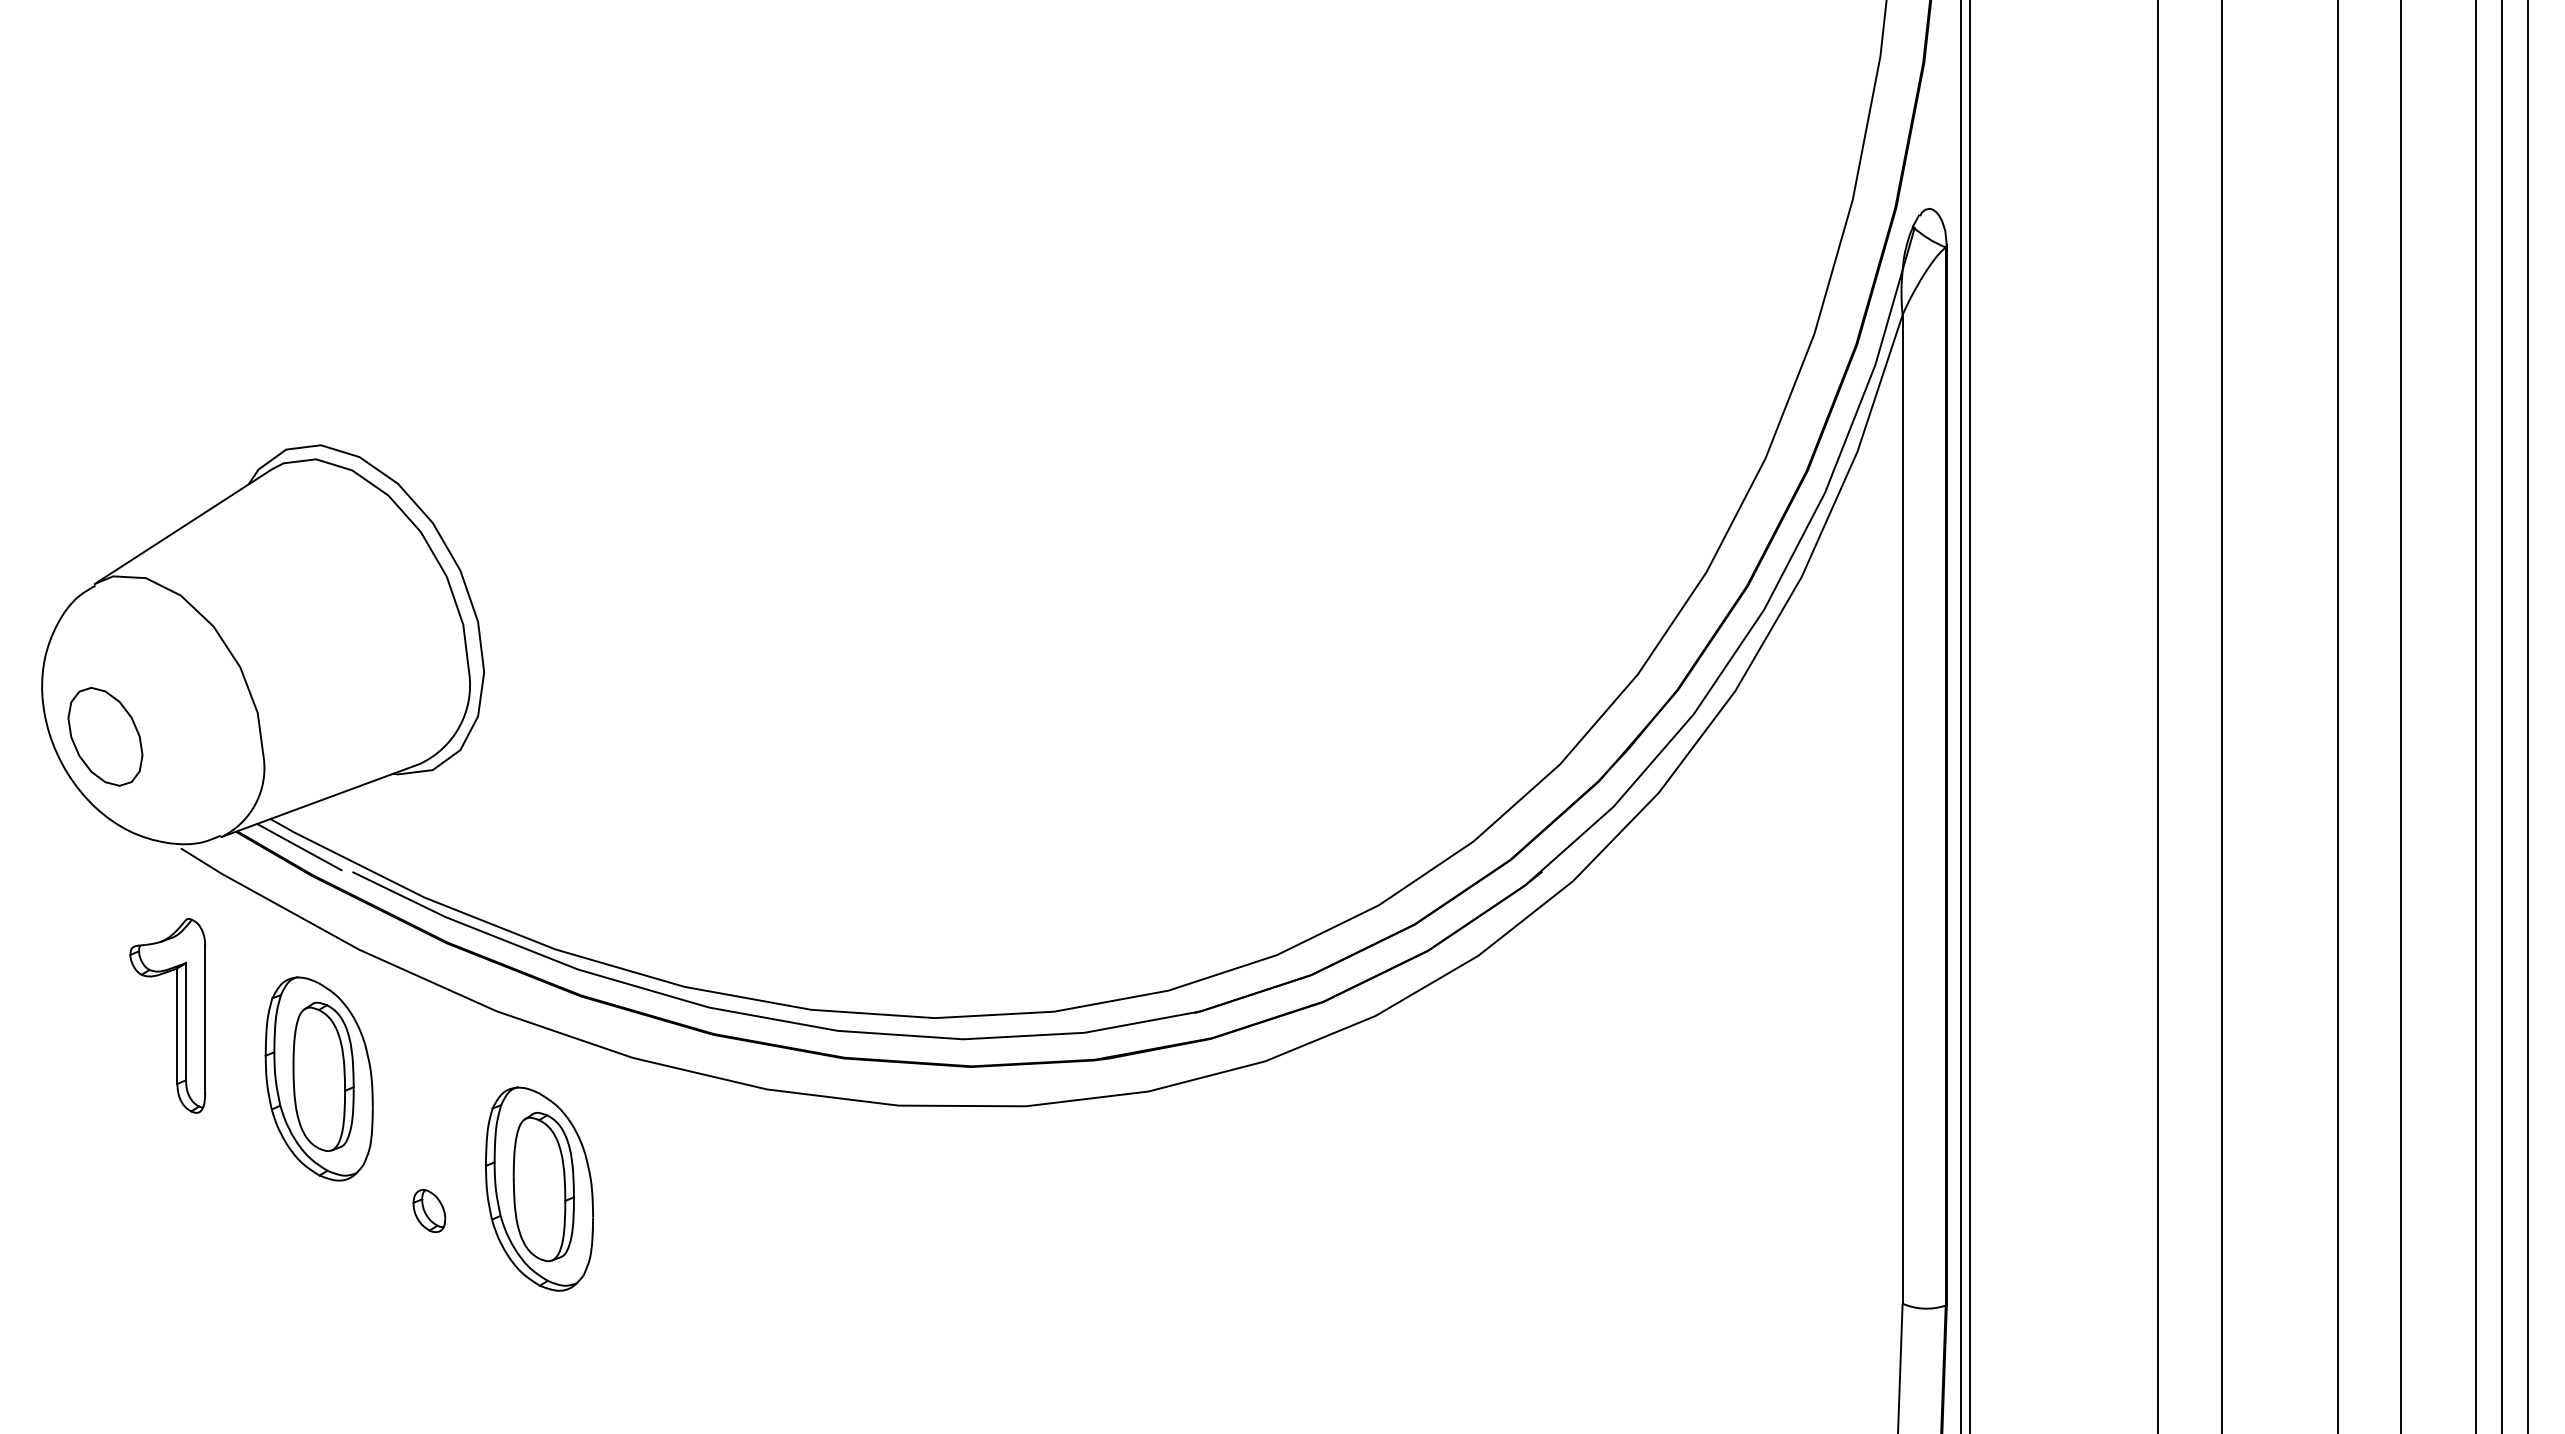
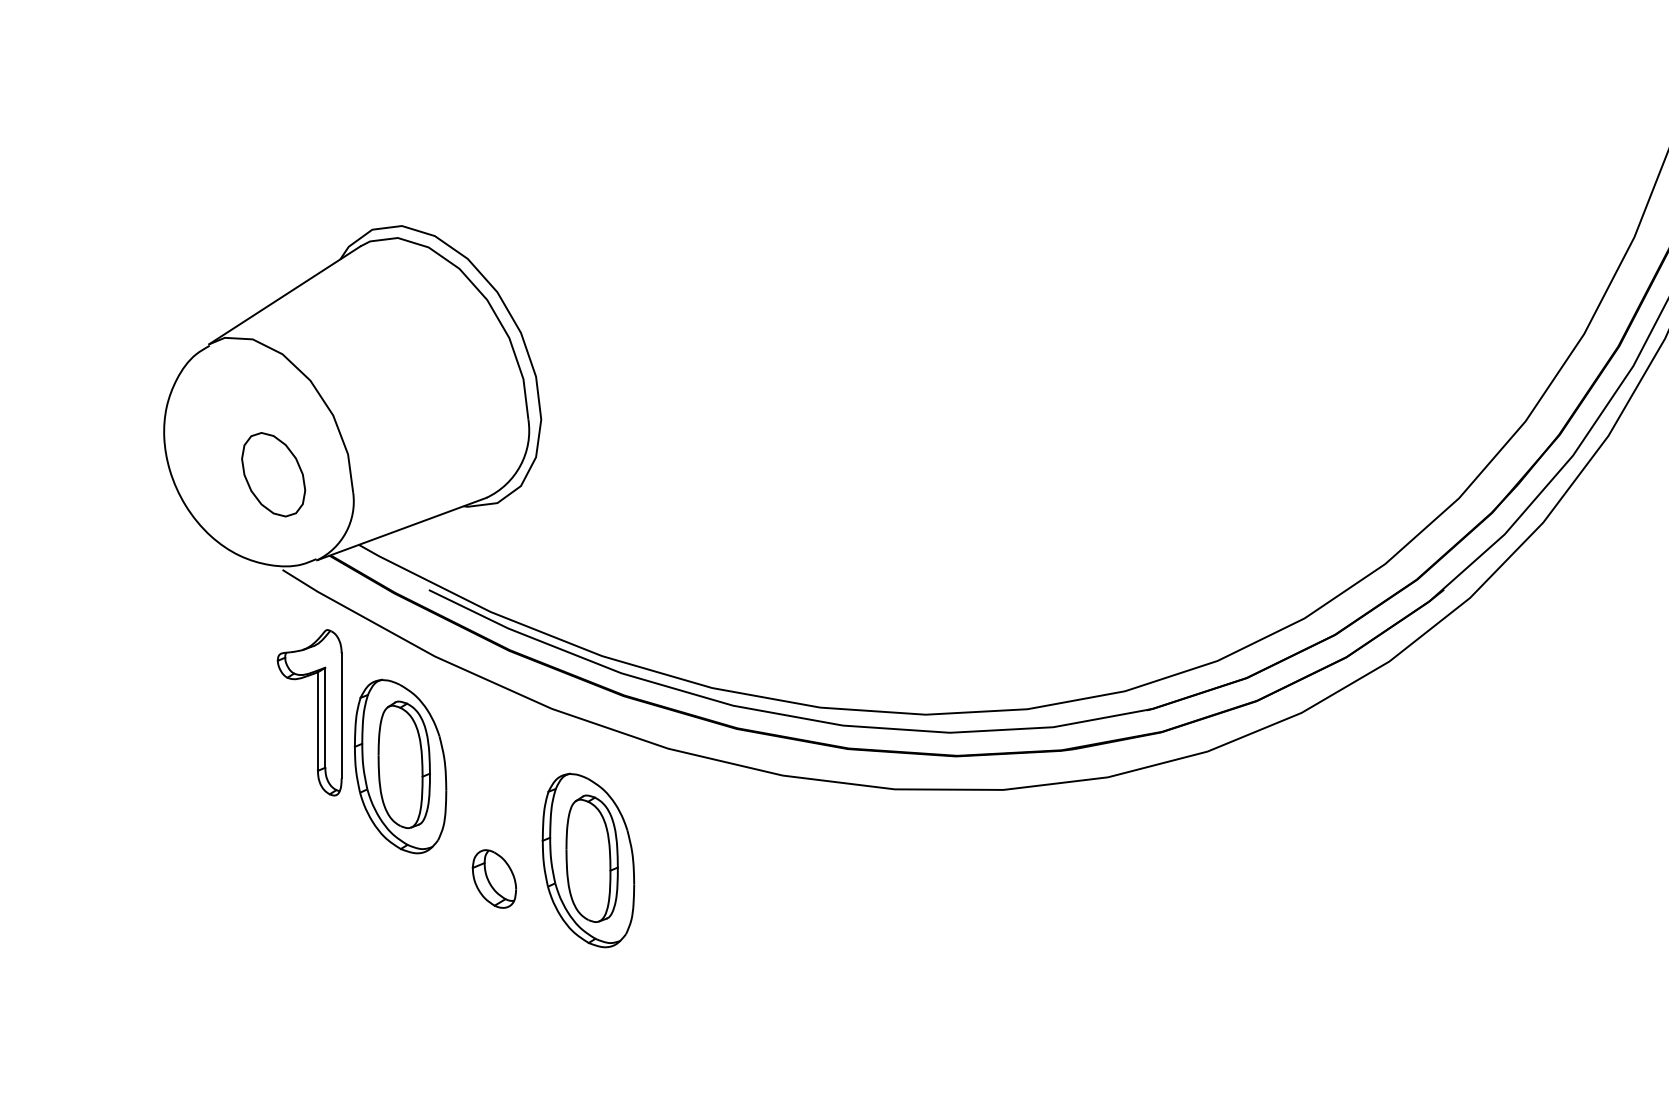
part: (105, 736) -> (273, 474), moved
line: (299, 846) -> (383, 568), removed
part: (176, 1015) -> (317, 712), moved
part: (429, 1211) -> (494, 879), size x1.6

